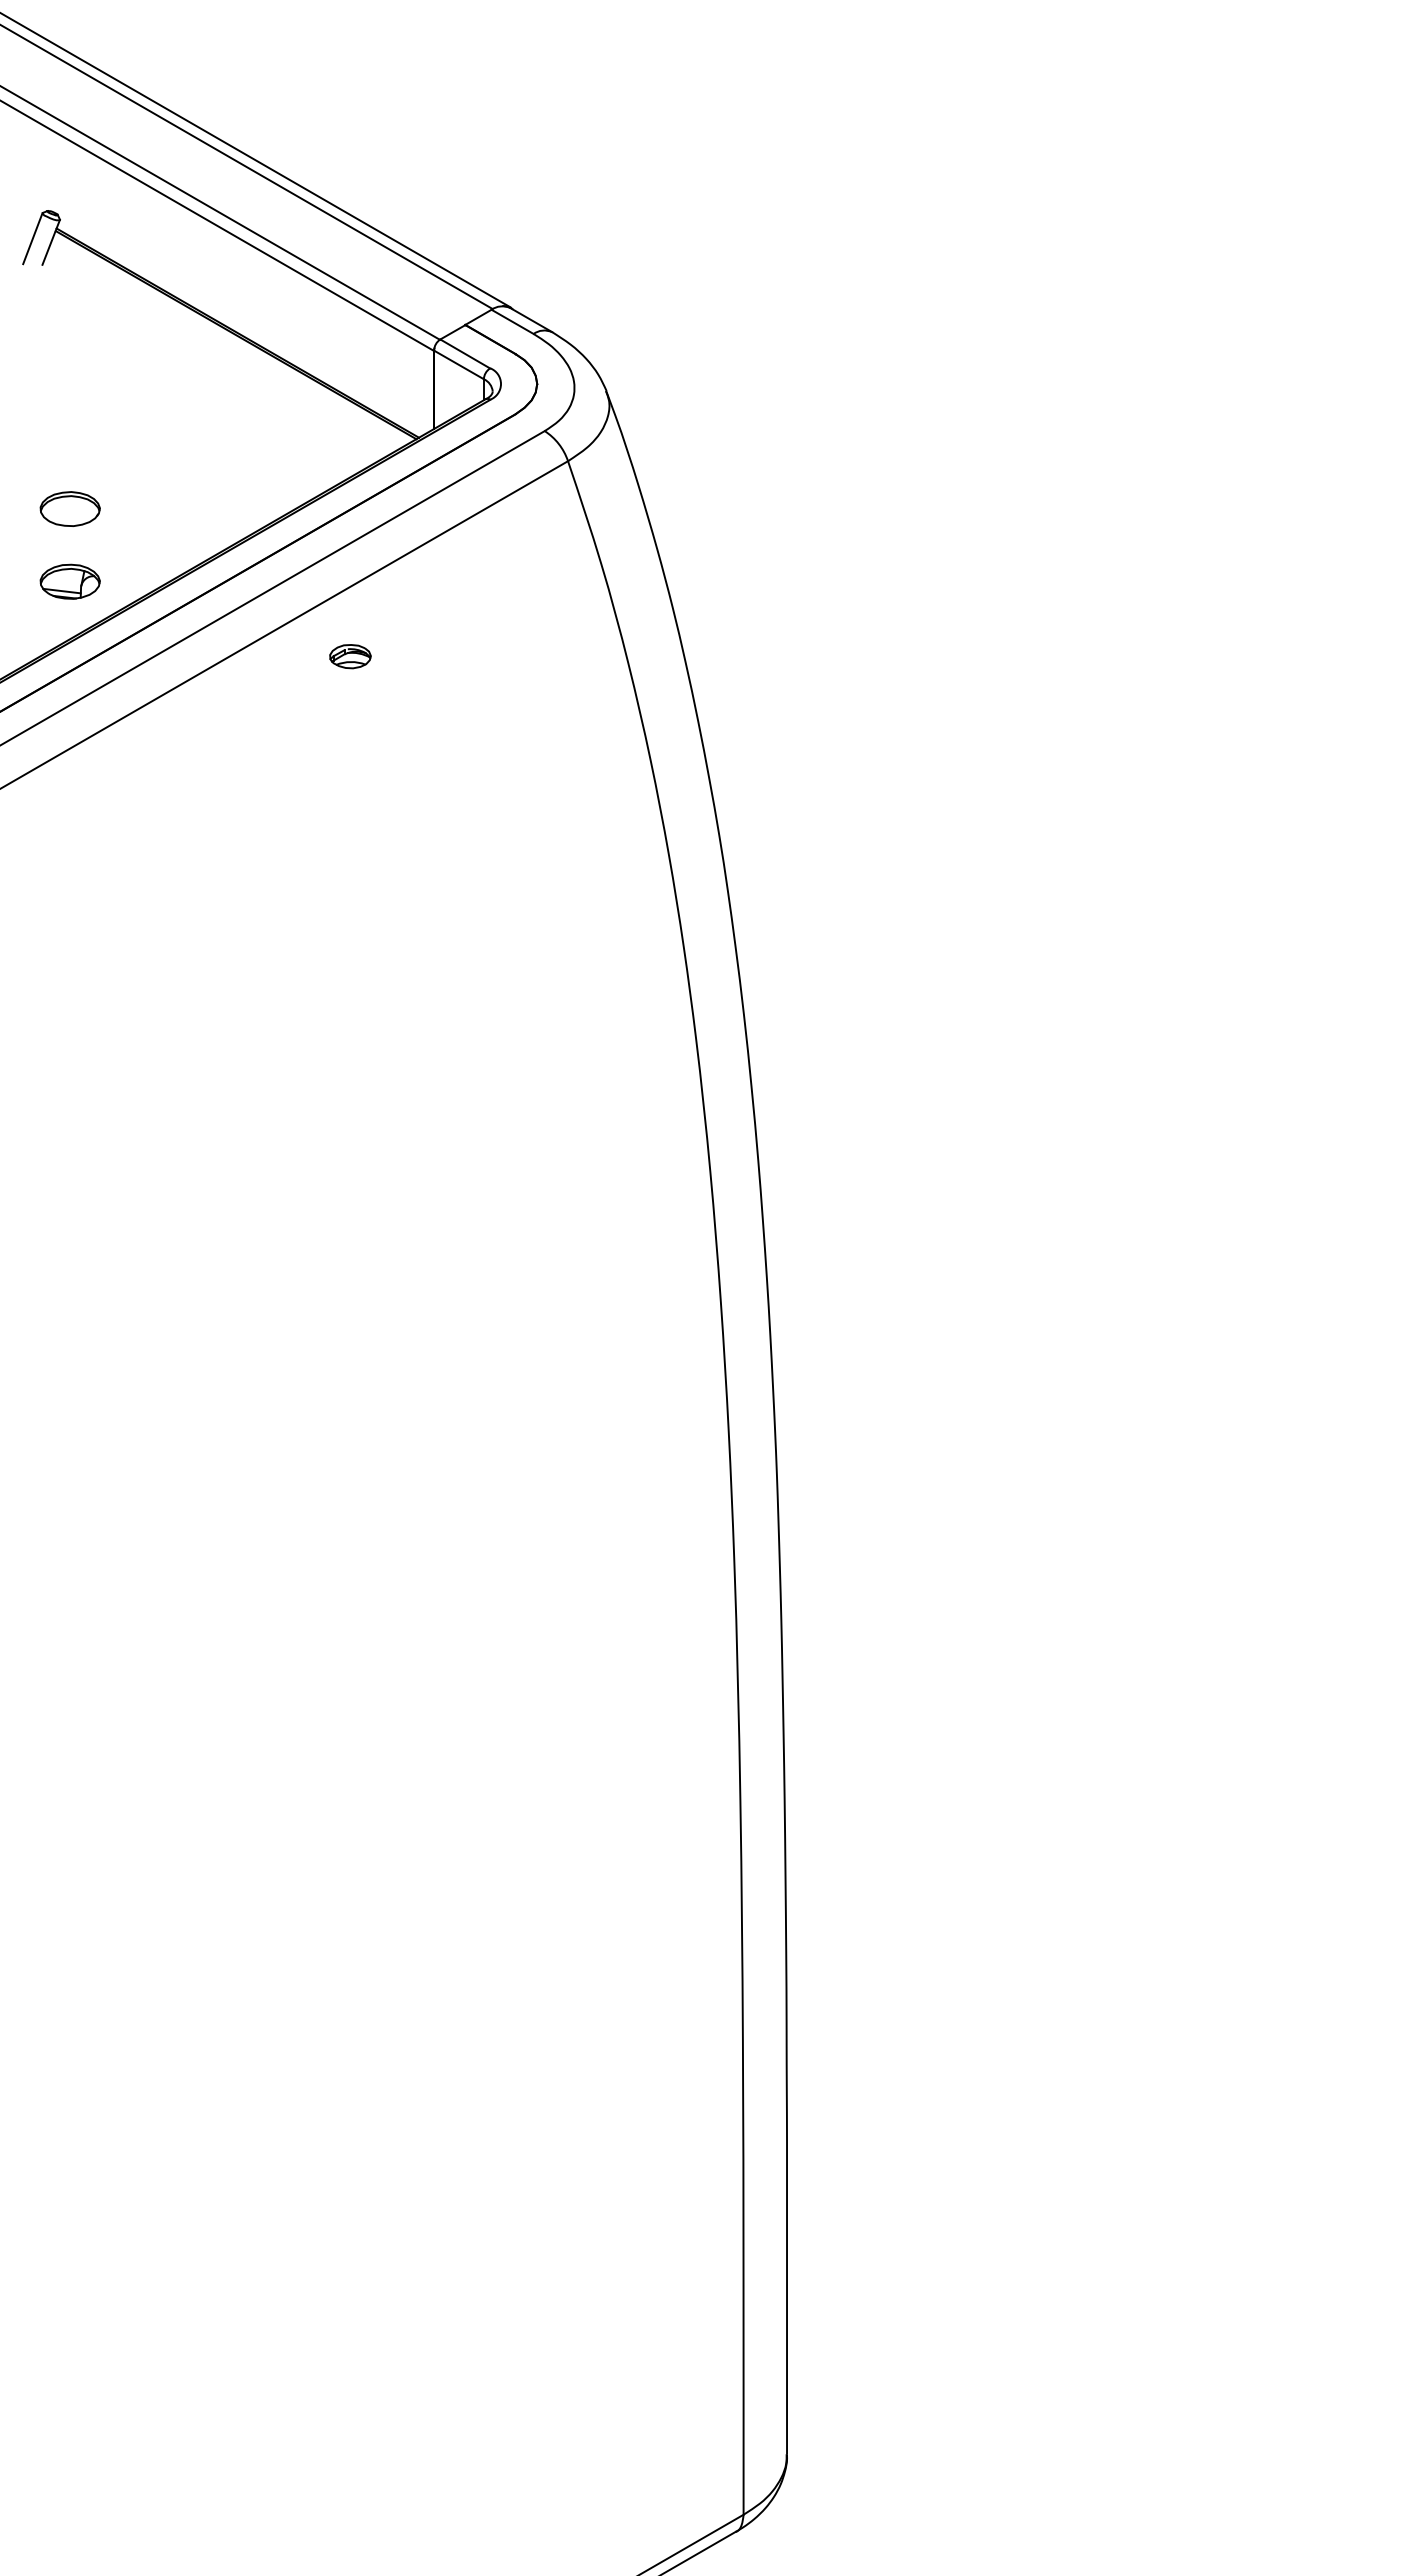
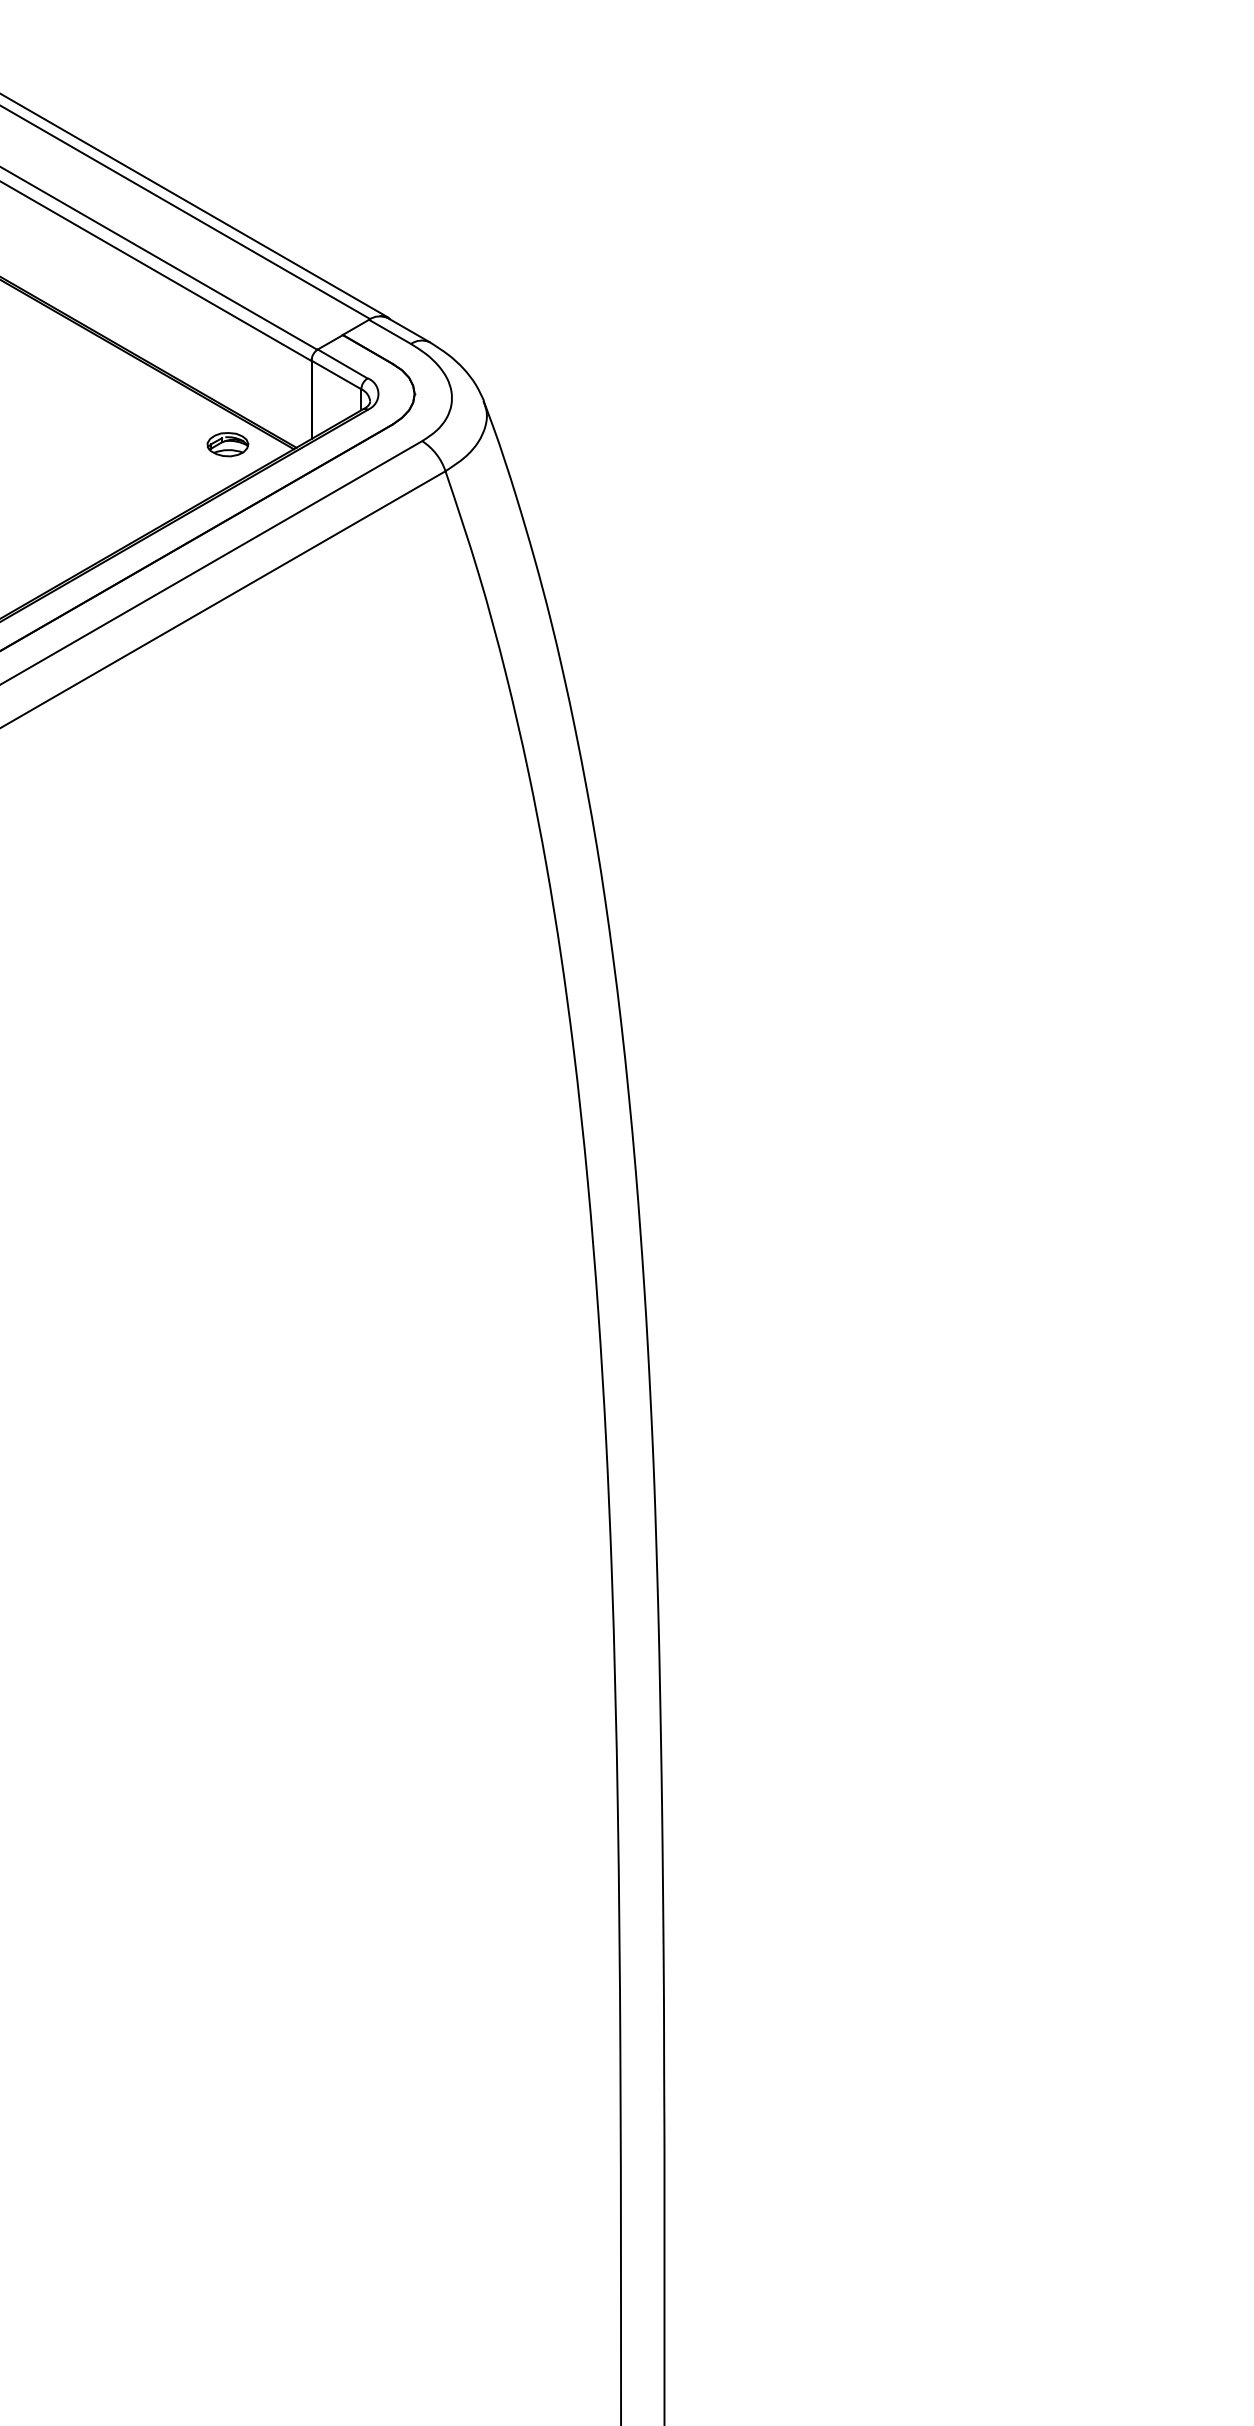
part: (350, 656) -> (227, 444), moved

